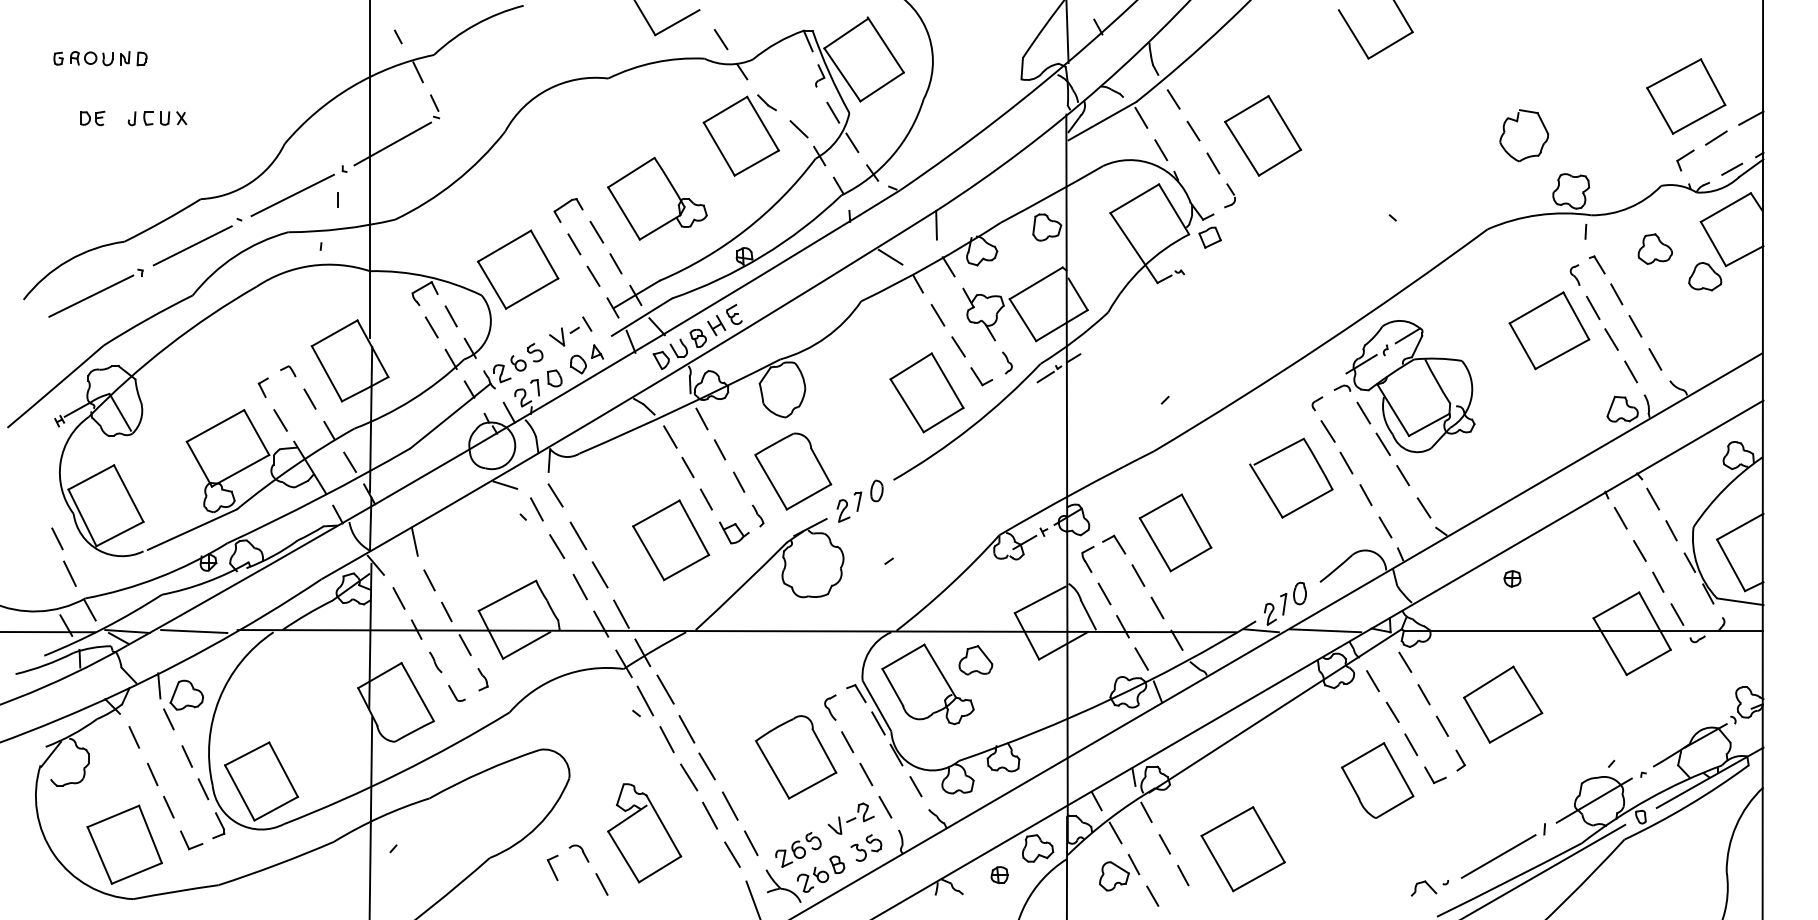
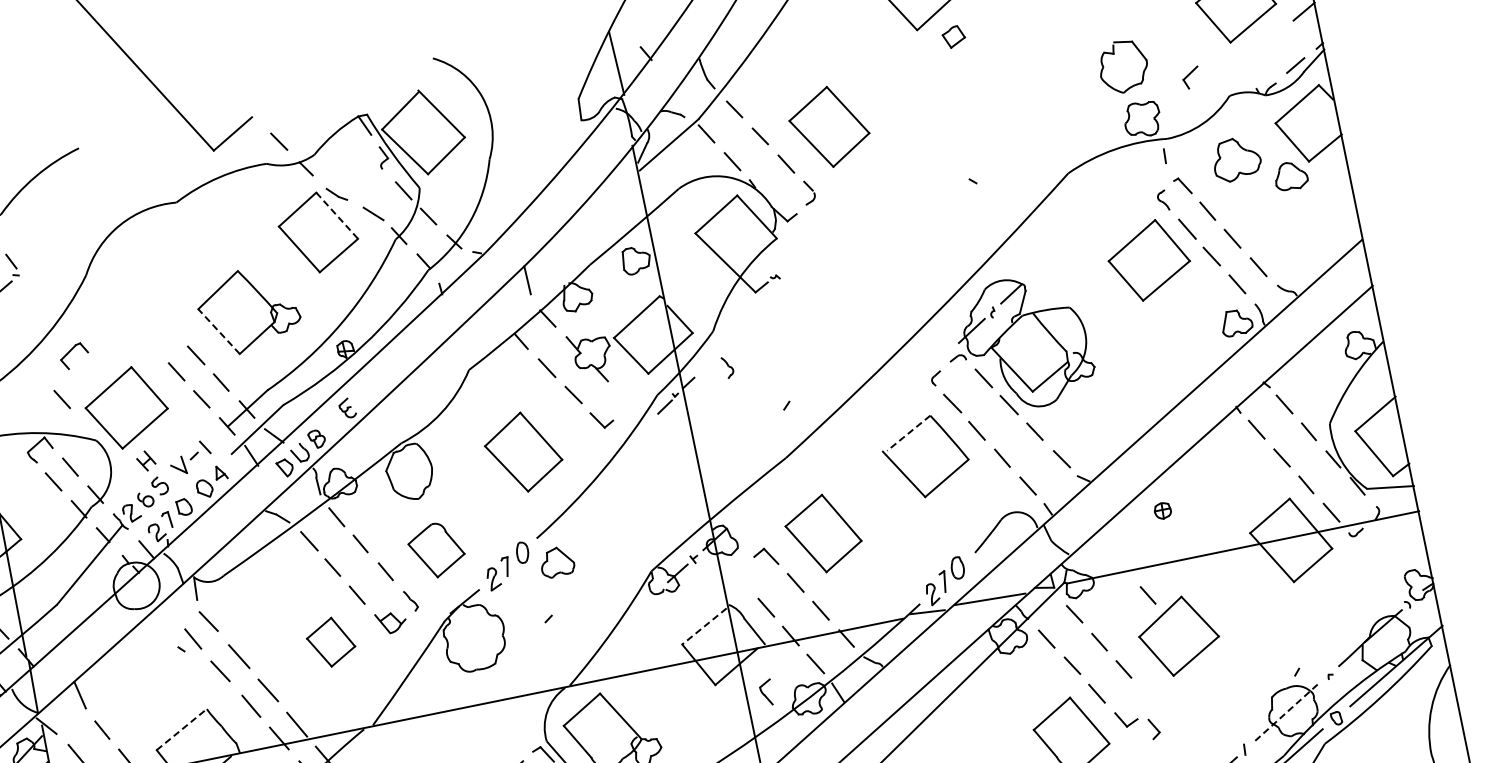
line: (763, 124) -> (337, 216), solid -> dashed
part: (1524, 135) -> (1123, 66), moved
line: (1716, 137) -> (1273, 37), removed
part: (1685, 160) -> (1191, 77), moved
part: (568, 210) -> (74, 356), moved
line: (624, 213) -> (219, 331), solid -> dashed
part: (1209, 237) -> (953, 36), moved
line: (456, 248) -> (61, 399), added
part: (1654, 248) -> (1235, 158), size x1.4
line: (890, 256) -> (488, 320), removed
part: (716, 325) -> (146, 460), moved
part: (1007, 362) -> (728, 367), moved
part: (926, 392) -> (522, 451), moved
line: (1279, 451) -> (908, 432), solid -> dashed
part: (793, 471) -> (436, 550), size x0.7
line: (505, 484) -> (157, 620), removed
part: (671, 540) -> (331, 642), size x0.6
part: (1087, 558) -> (766, 691), moved
line: (507, 595) -> (181, 729), solid -> dashed
line: (1040, 599) -> (704, 626), solid -> dashed
line: (1480, 658) -> (1147, 595), added
part: (975, 660) -> (556, 562), moved
part: (1460, 760) -> (1154, 728), moved
line: (1594, 800) -> (1287, 711), solid -> dashed

